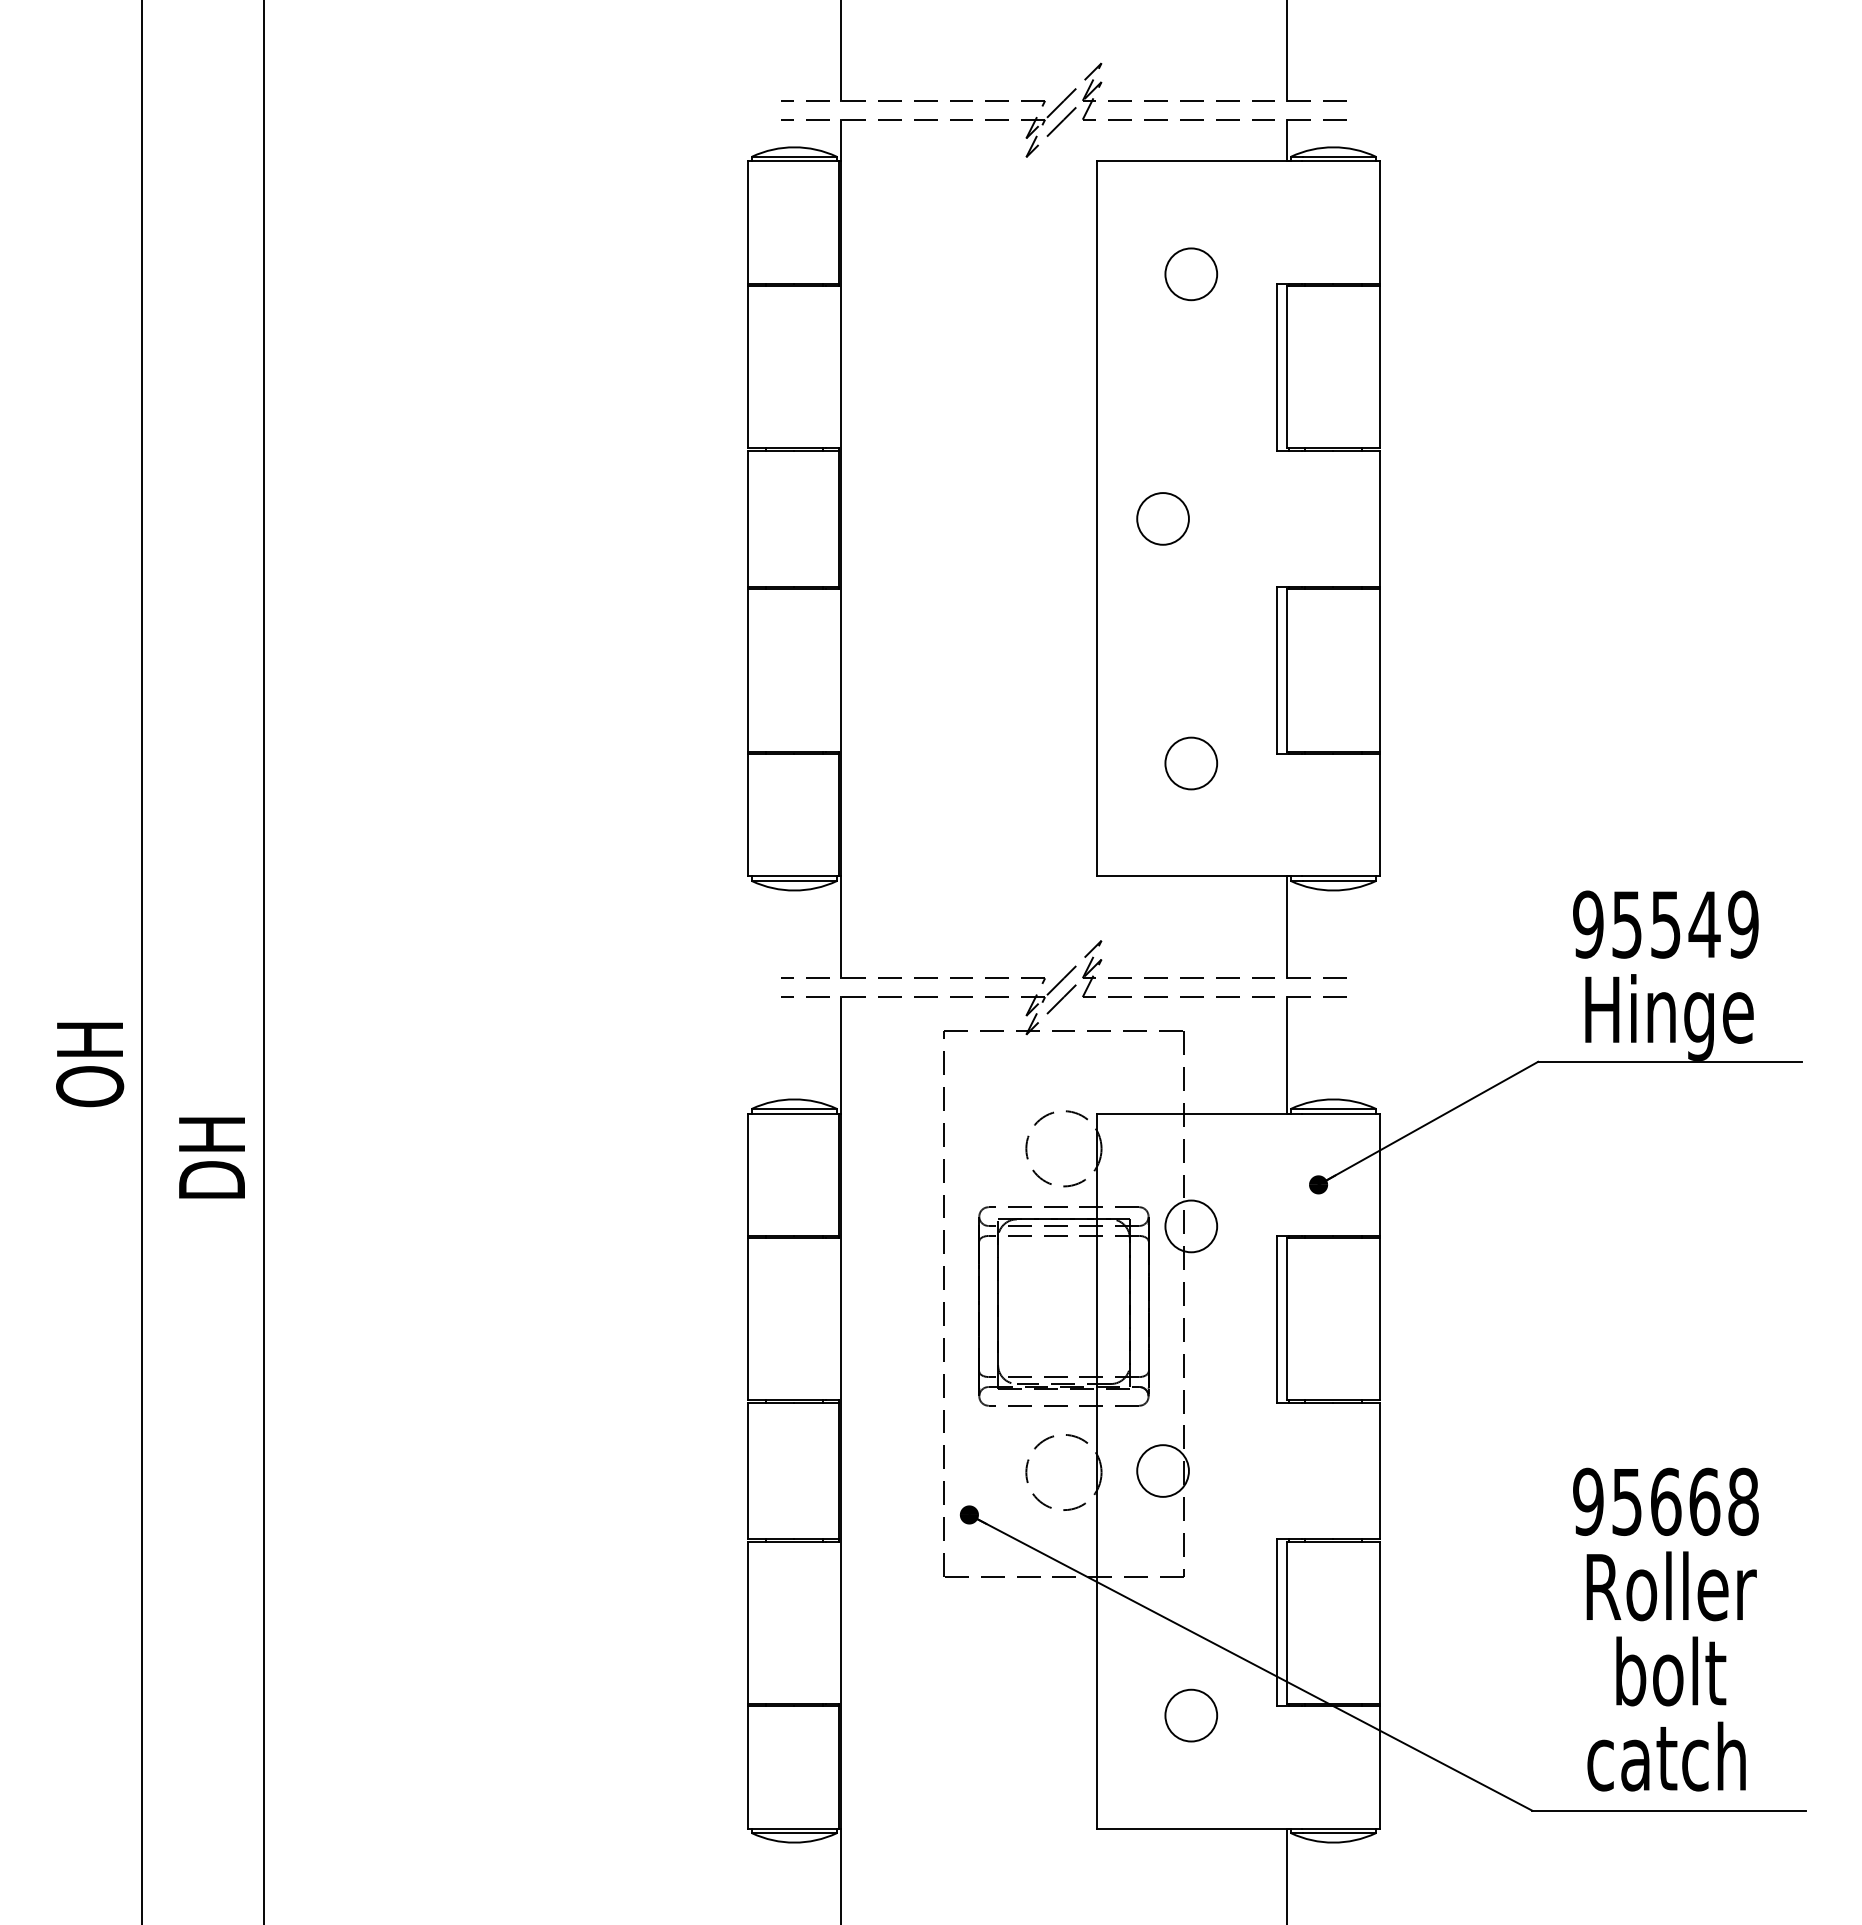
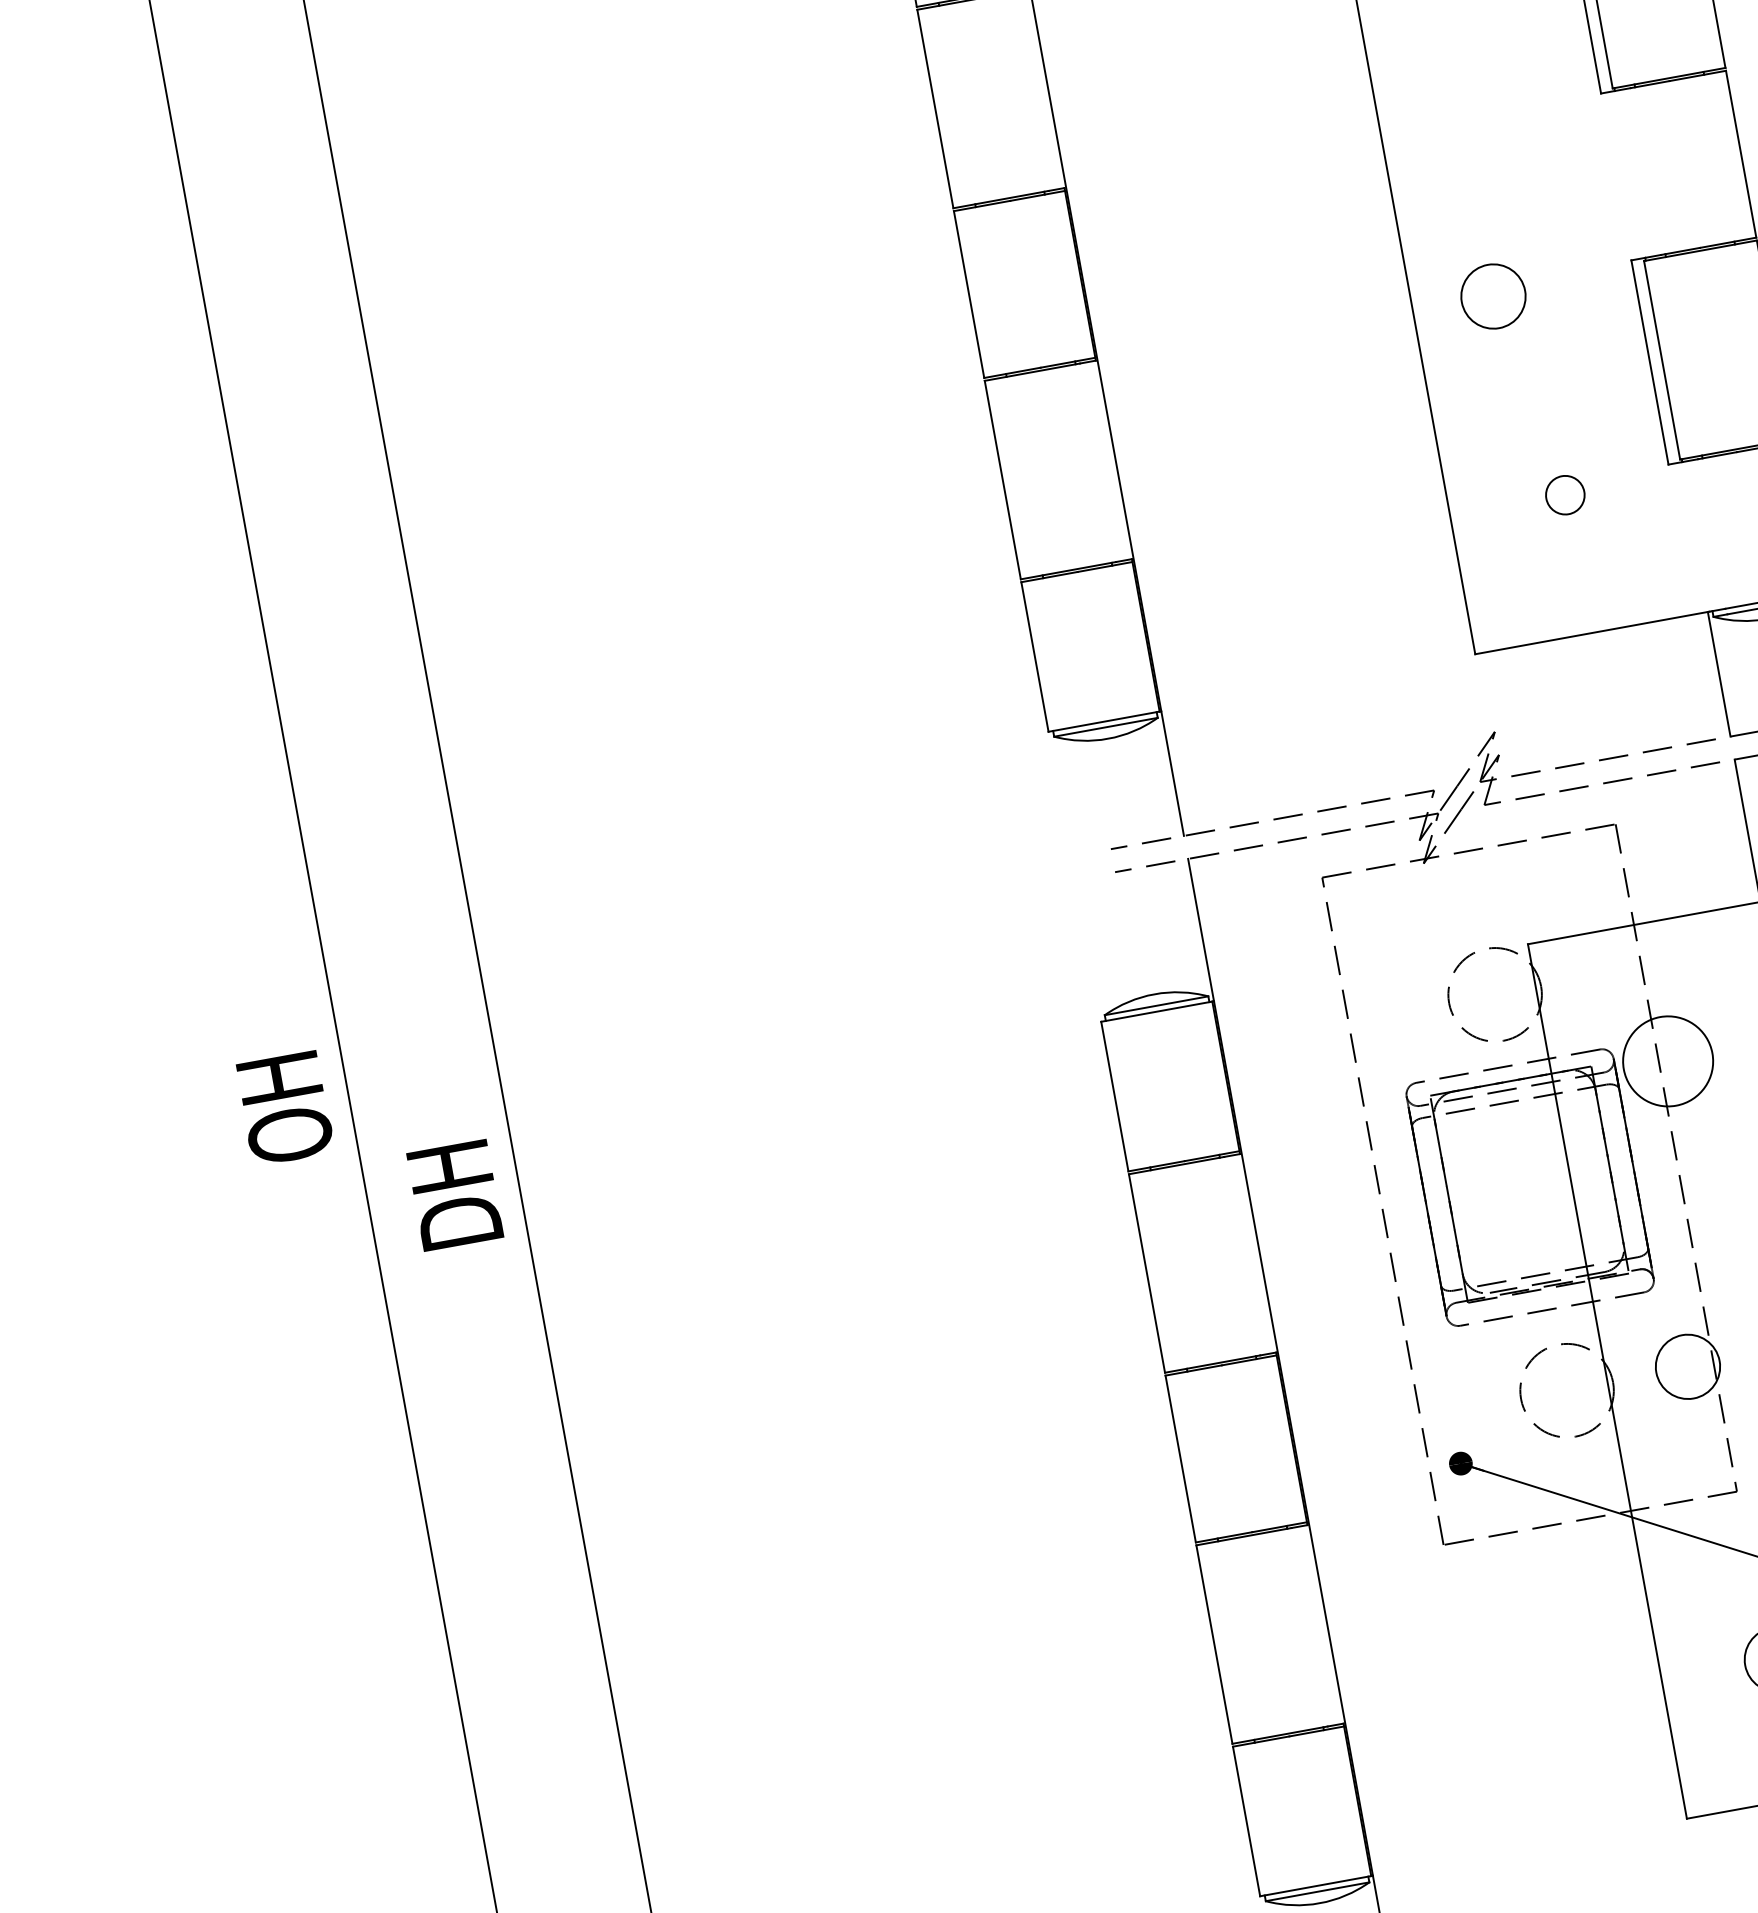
circle: (1162, 518) -> (1492, 296), moved
circle: (1191, 763) -> (1565, 495), size x0.6
circle: (1191, 1226) -> (1668, 1061), size x1.4

